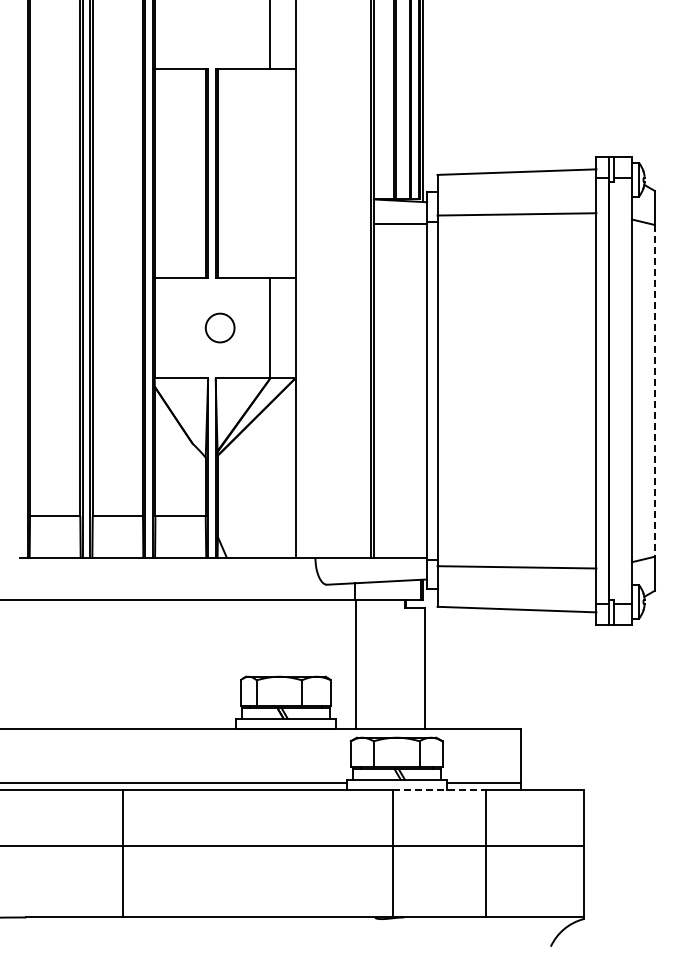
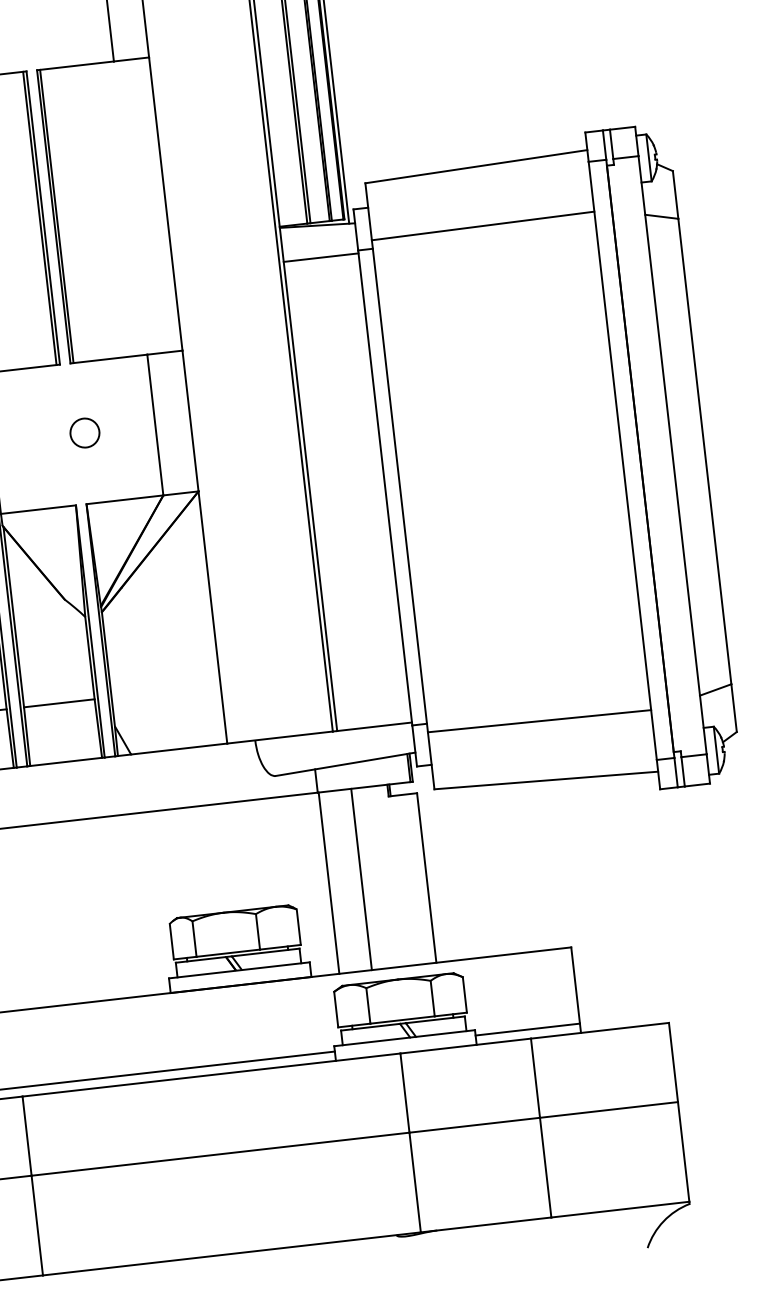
circle: (220, 328) -> (85, 433), size x0.71
line: (654, 390) -> (704, 451), dashed -> solid
line: (379, 664) -> (362, 879), added
line: (439, 789) -> (466, 1045), dashed -> solid

